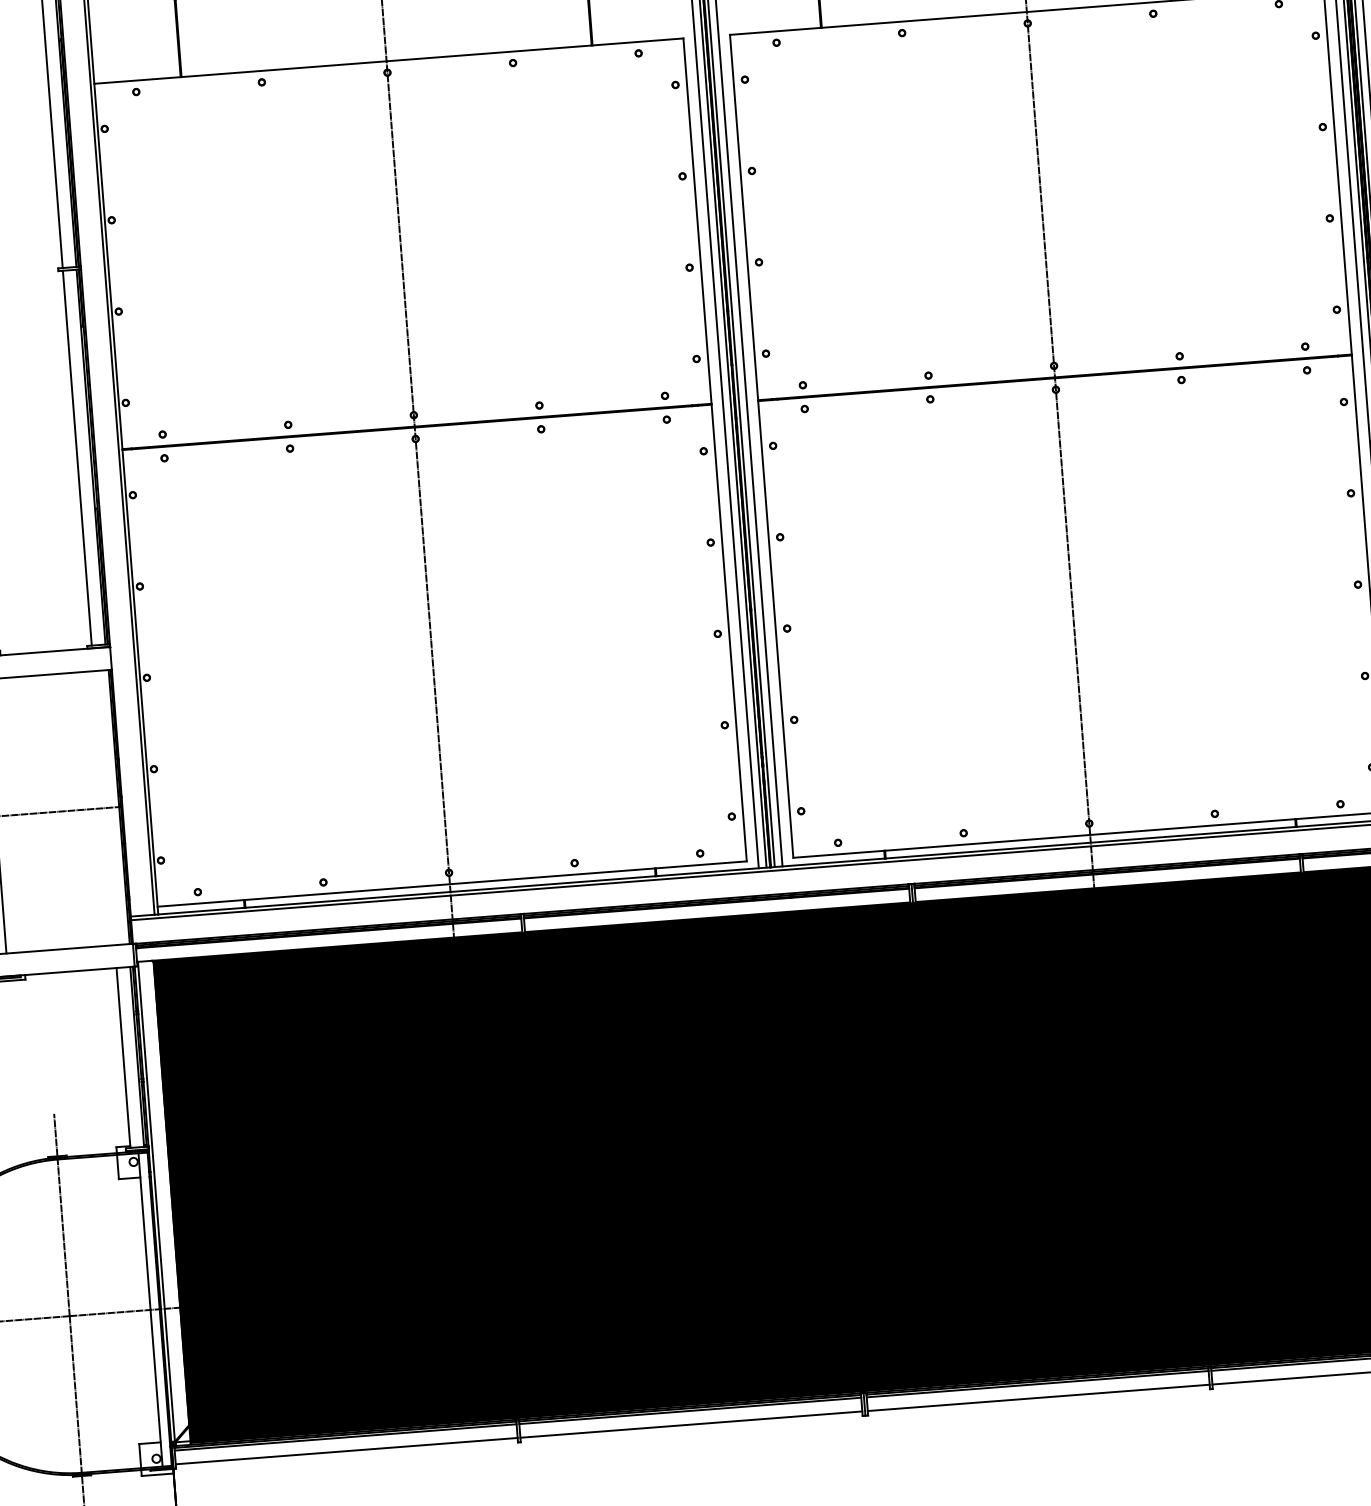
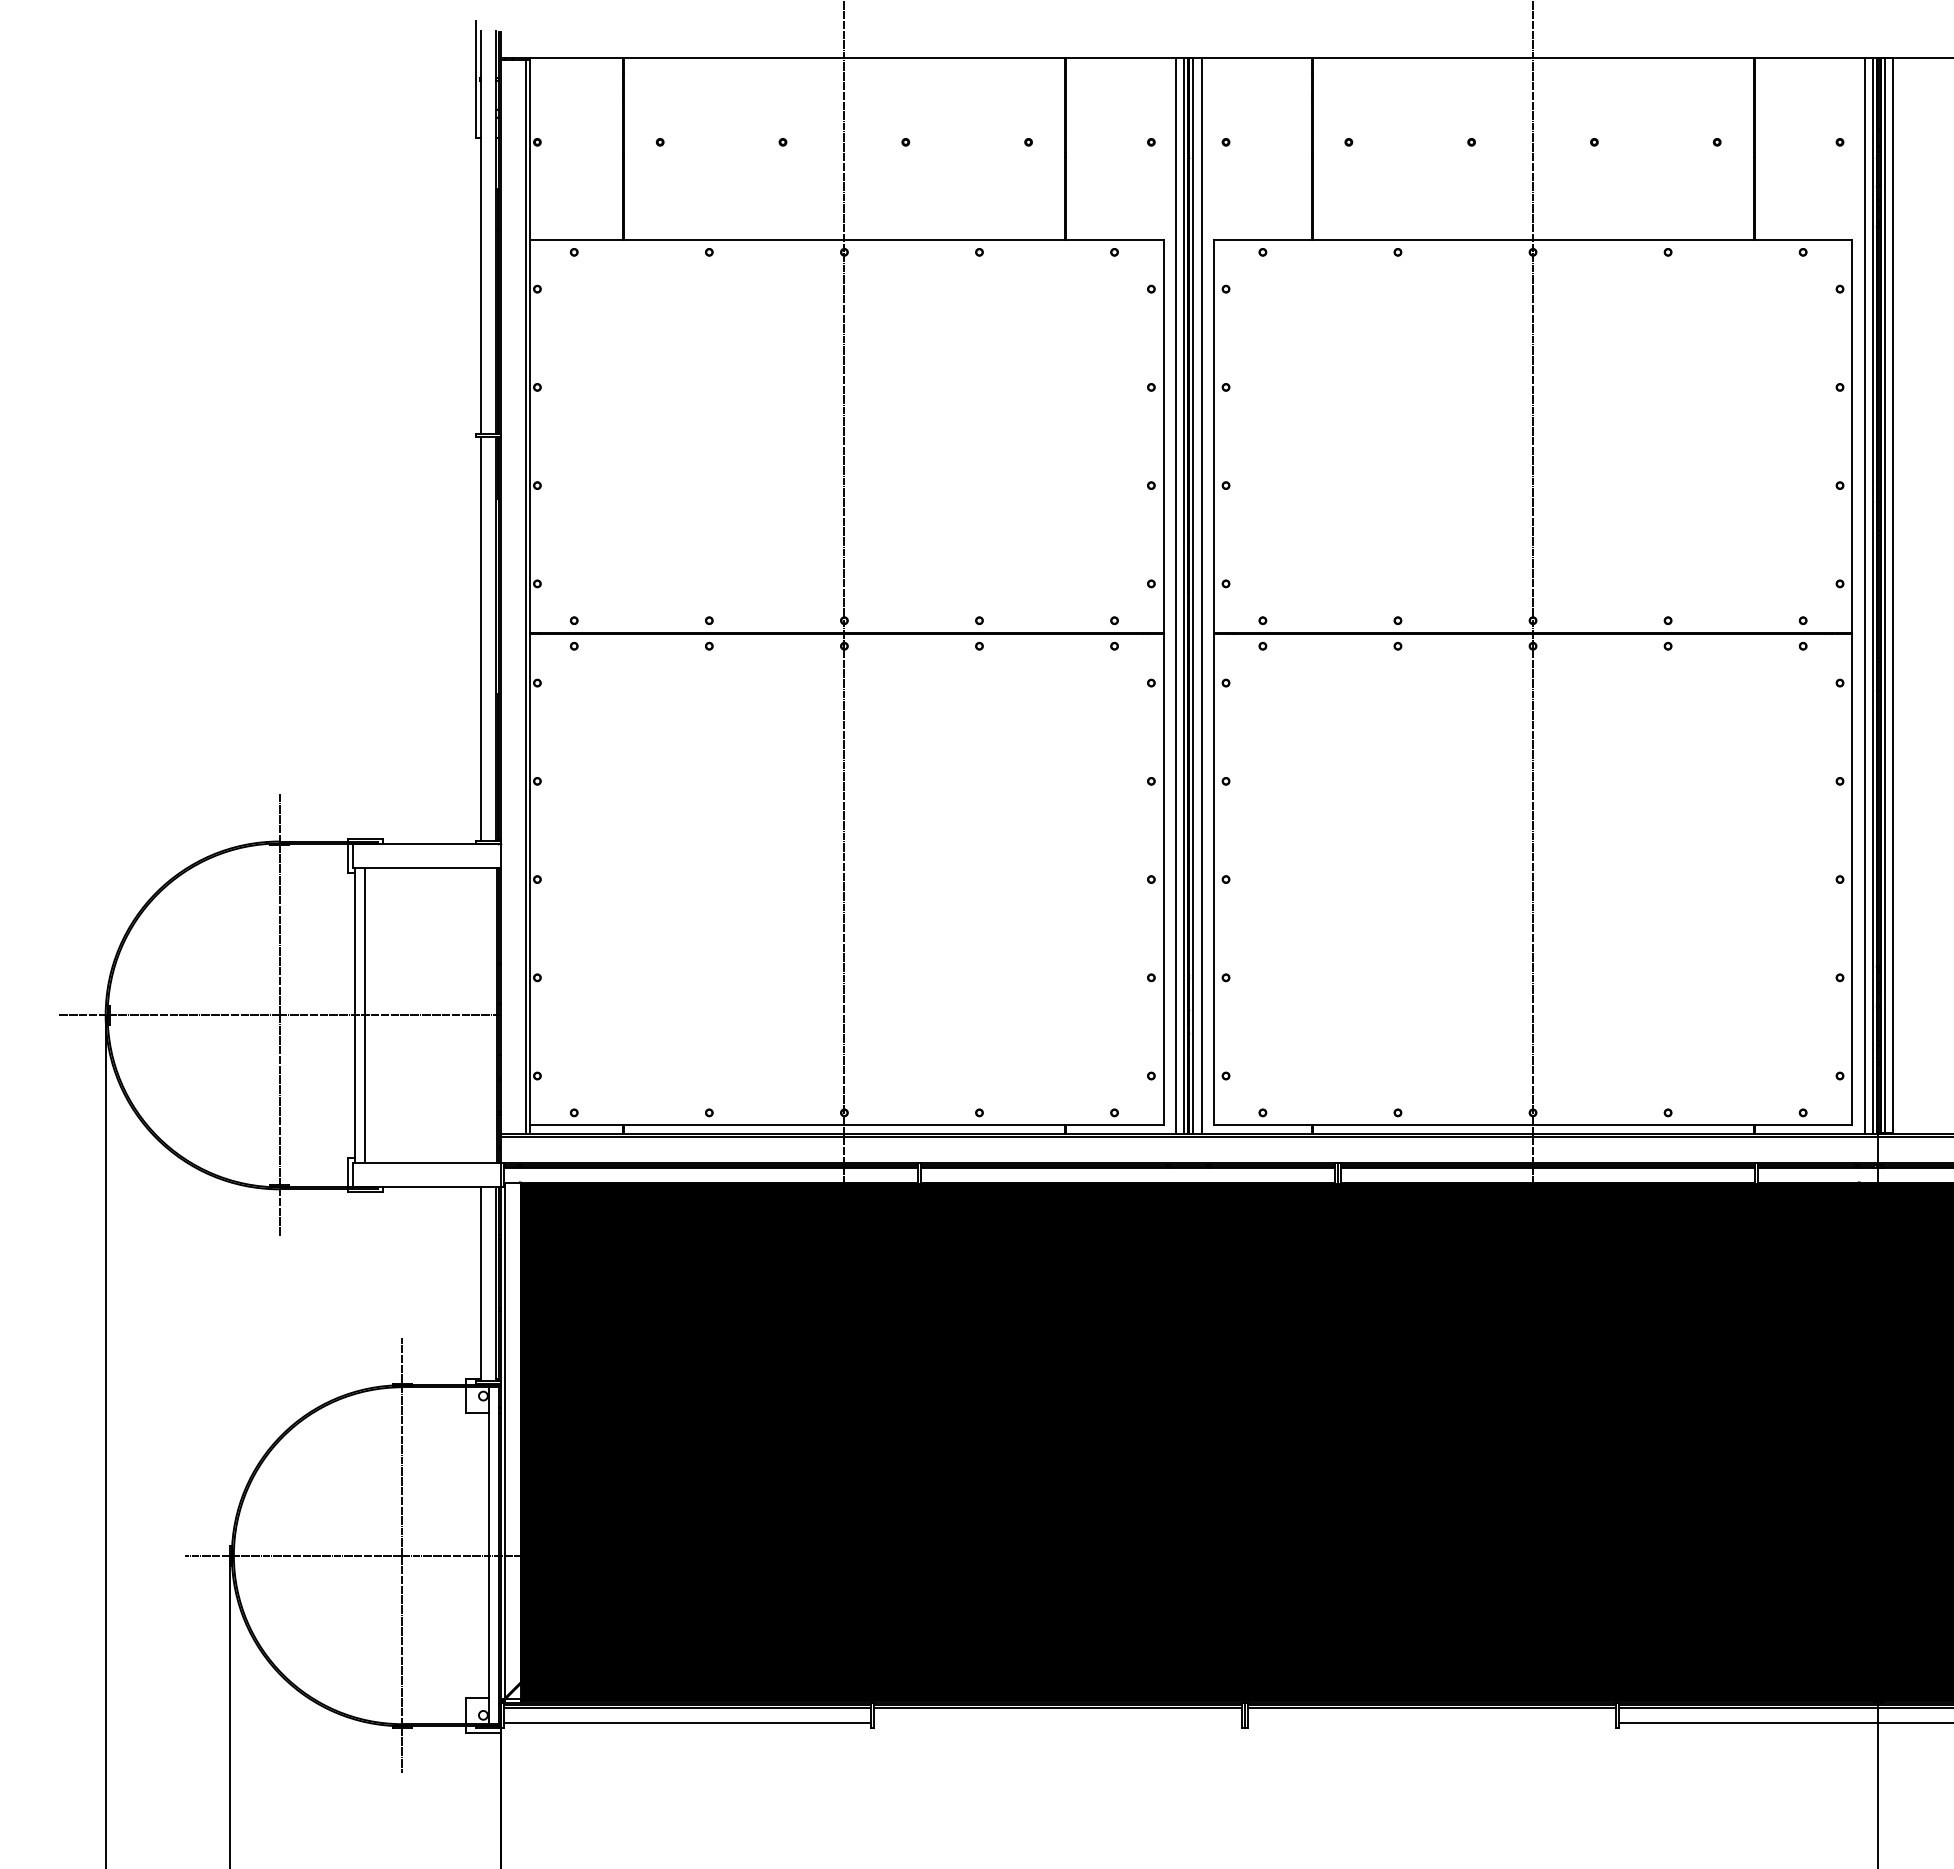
line: (1038, 1397) -> (1431, 1722), removed
line: (690, 1424) -> (1057, 1722), removed

